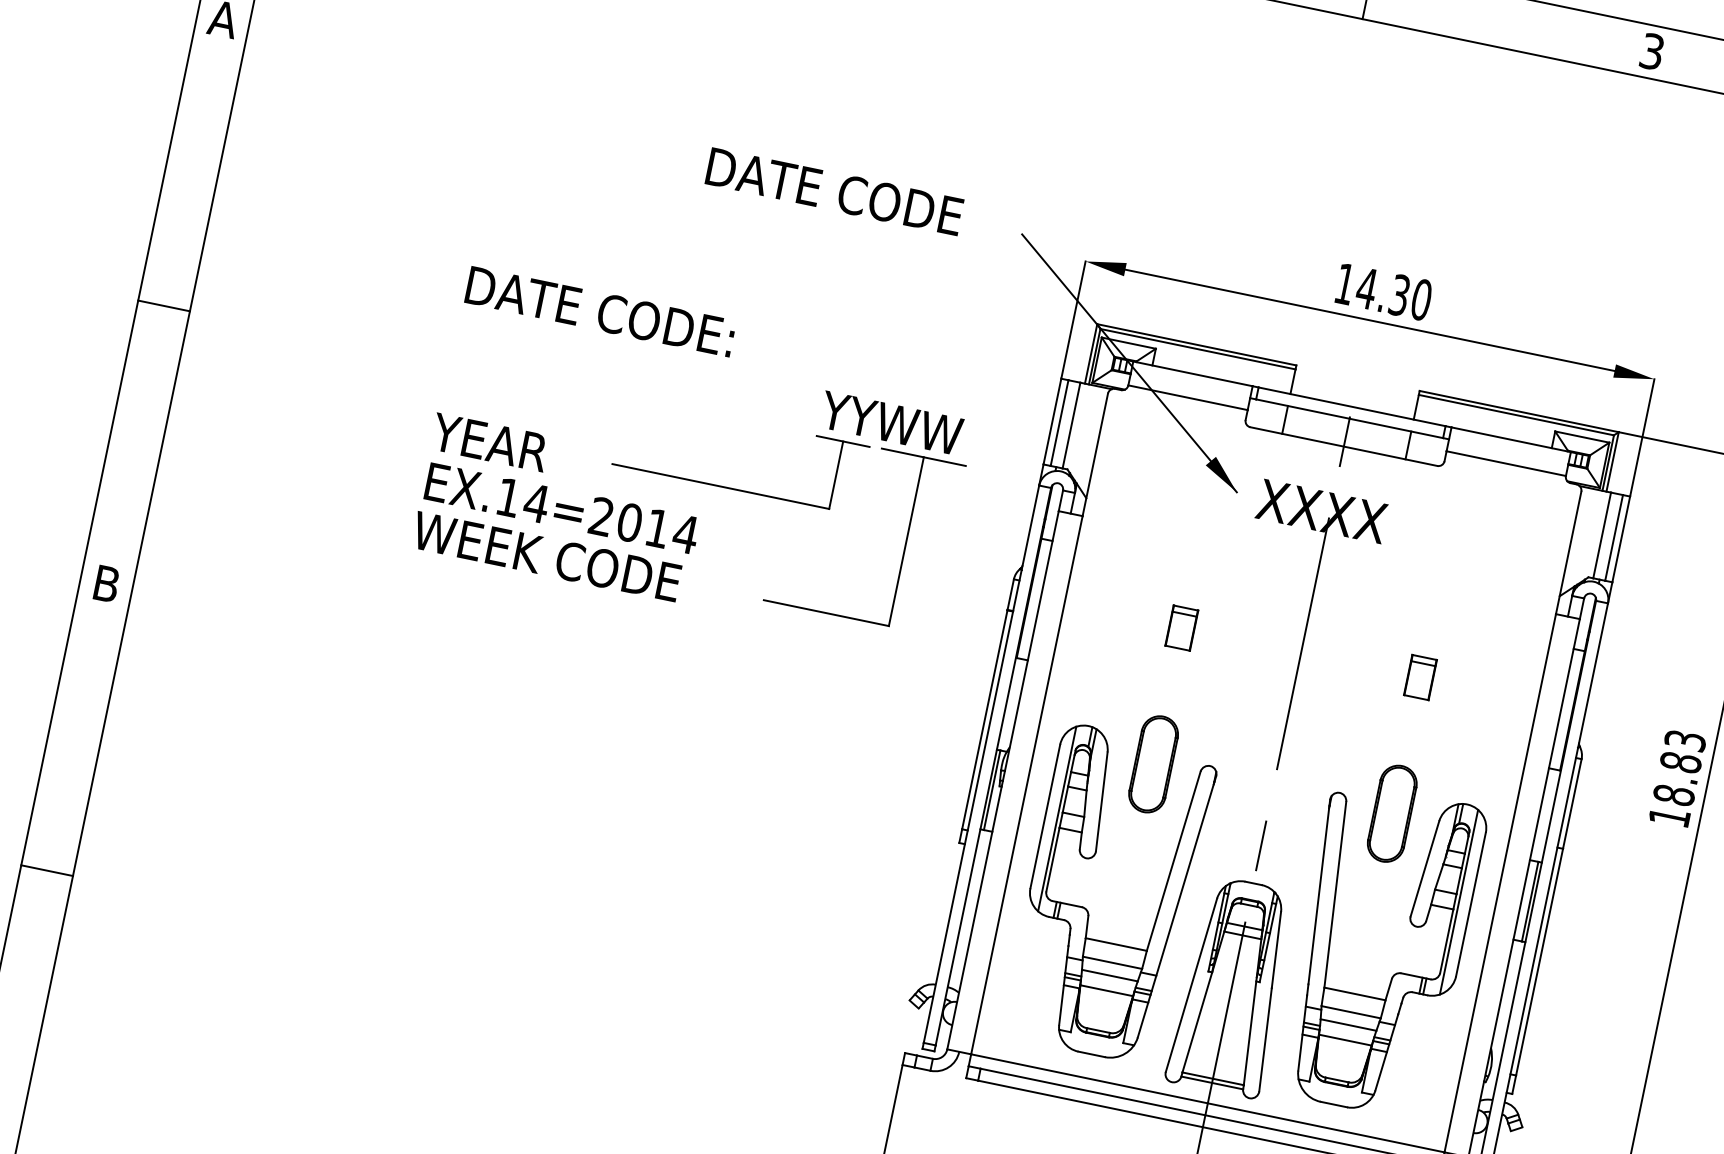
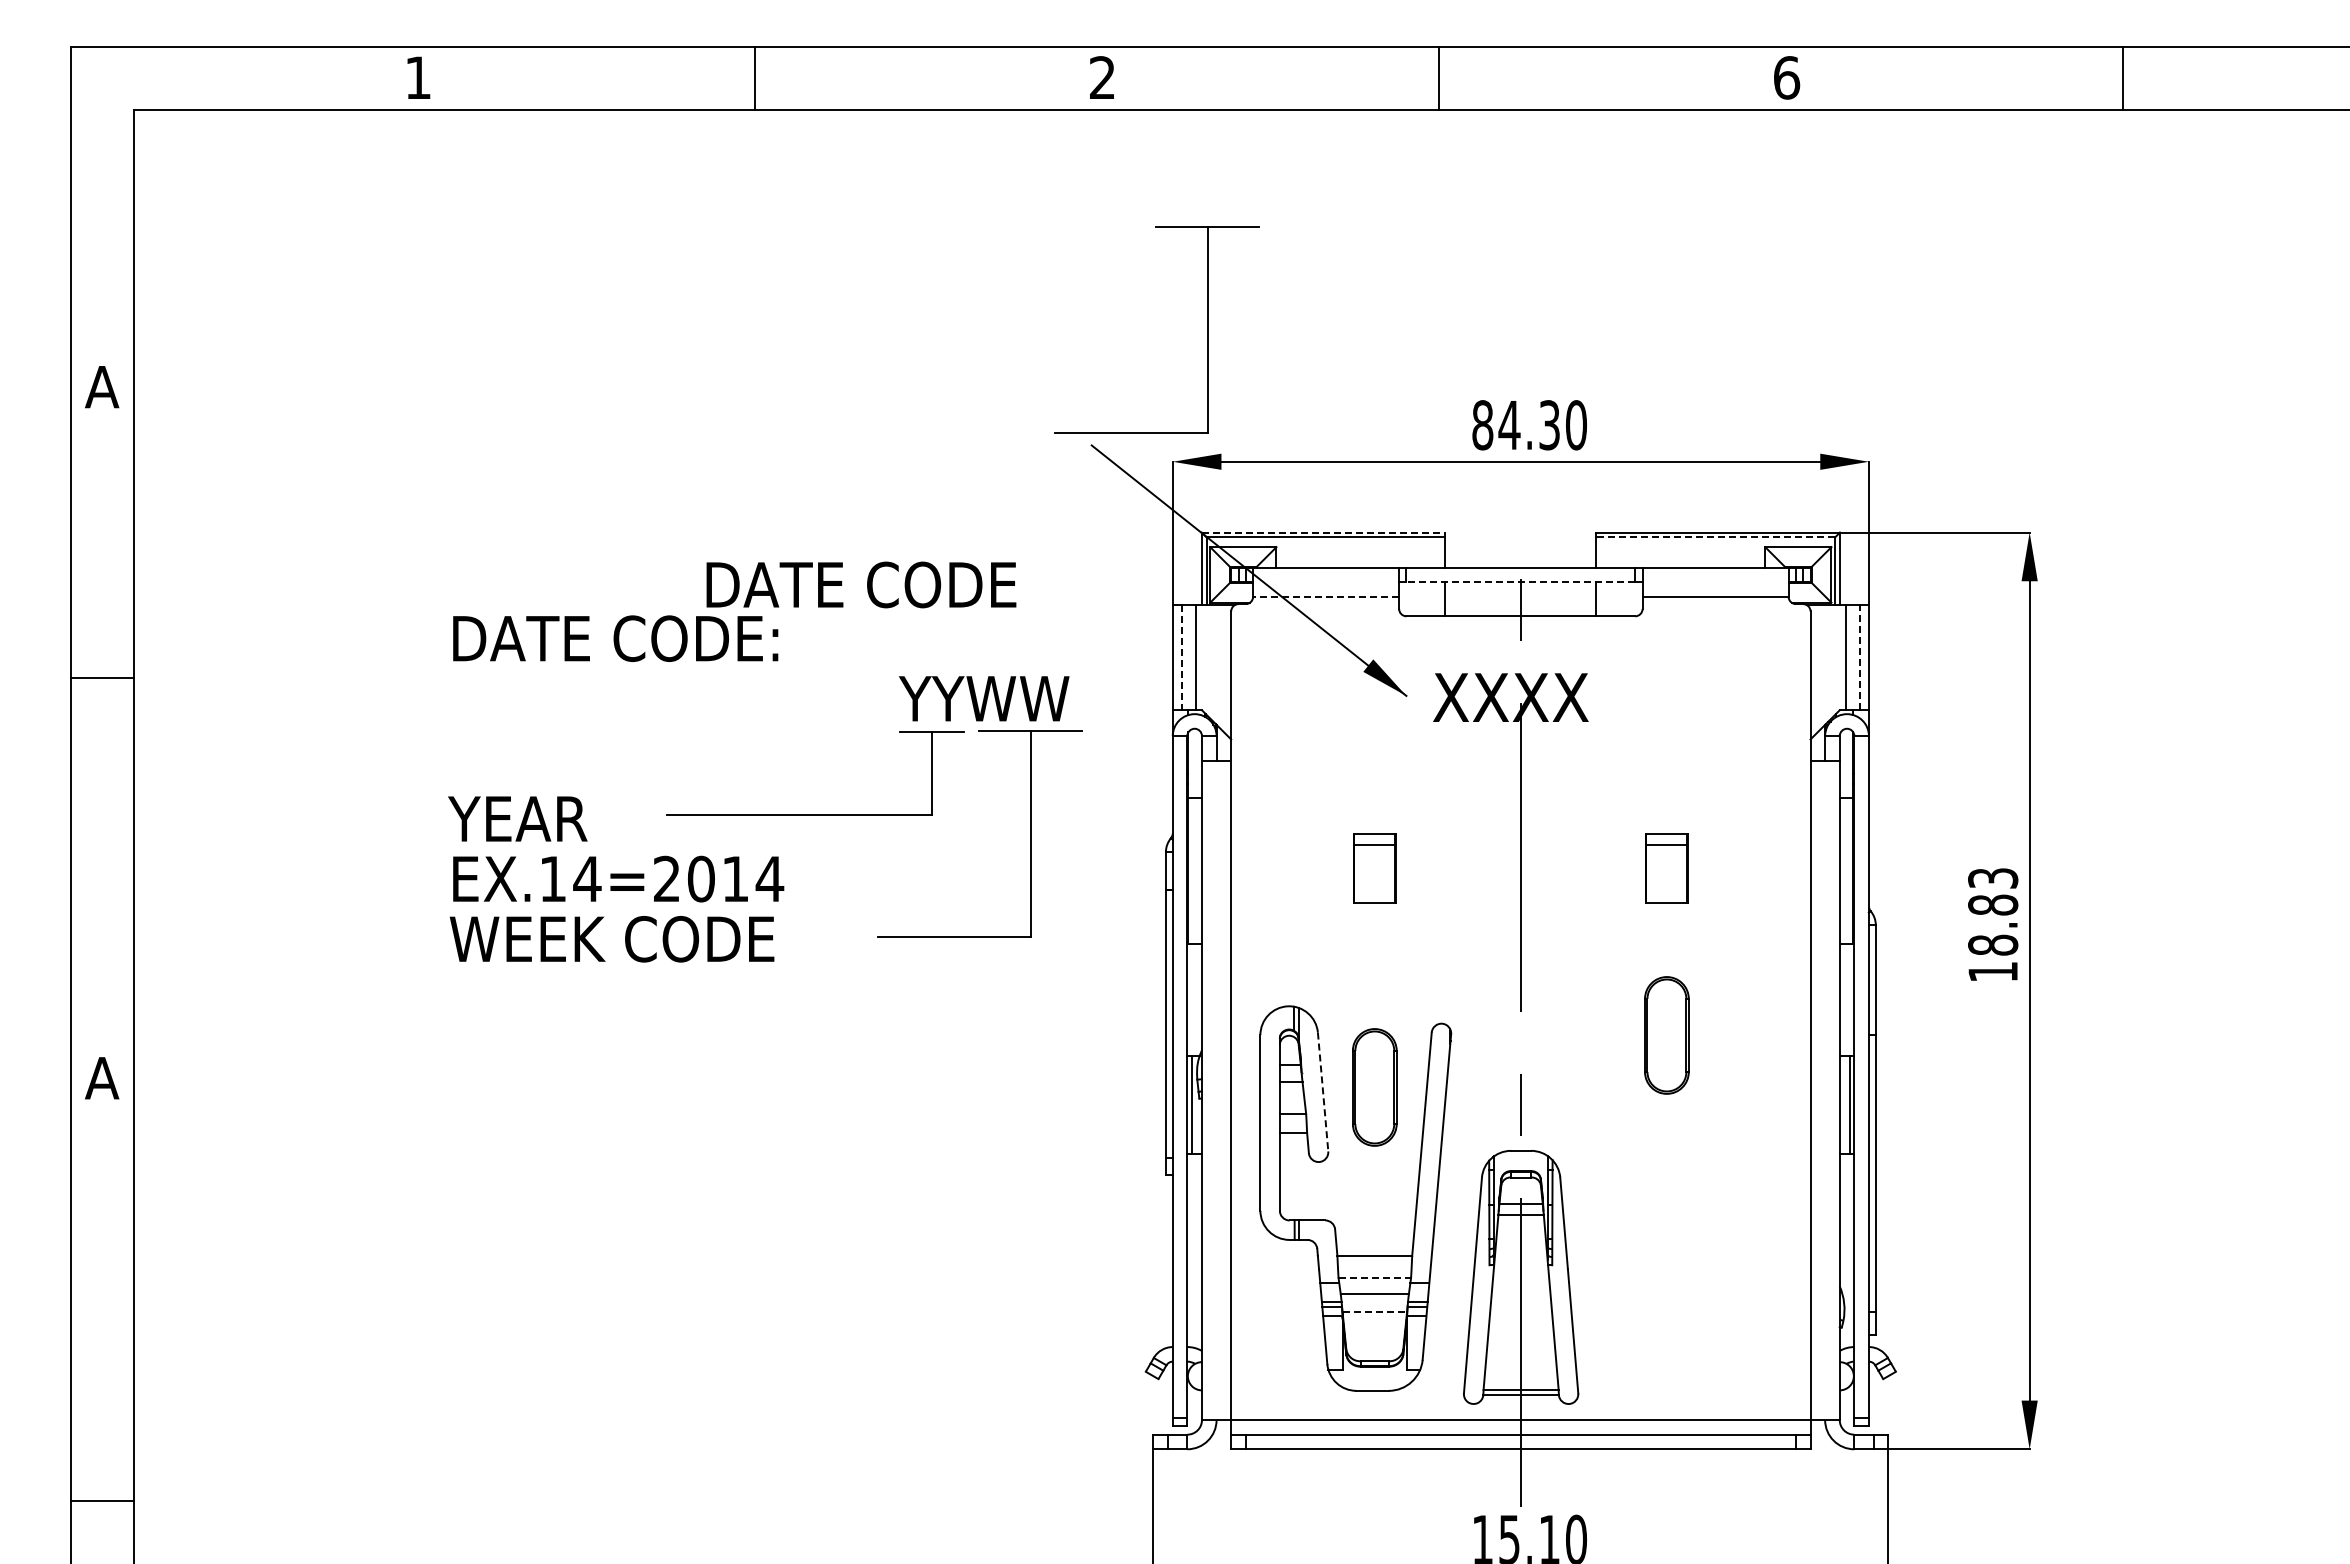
text: (1652, 51) -> (1787, 77), 3 -> 6
part: (1136, 159) -> (1207, 329), added
text: (834, 191) -> (861, 584), moved
text: (1344, 284) -> (1482, 425), 14.30 -> 84.30
line: (163, 305) -> (101, 677), moved
line: (1196, 344) -> (1323, 532), solid -> dashed
line: (1187, 397) -> (1325, 596), solid -> dashed
line: (1516, 415) -> (1715, 537), solid -> dashed
line: (1349, 418) -> (1520, 582), solid -> dashed
line: (1059, 423) -> (1181, 658), solid -> dashed
line: (1614, 537) -> (1860, 657), solid -> dashed
text: (106, 584) -> (102, 1078), B -> A
part: (1181, 627) -> (1374, 868), size x1.4
part: (1420, 677) -> (1666, 868), size x1.4
part: (1153, 764) -> (1374, 1087), moved
line: (1102, 802) -> (1323, 1092), solid -> dashed
line: (1057, 819) -> (1275, 1123), removed
line: (46, 870) -> (101, 1501), moved
line: (1113, 963) -> (1375, 1278), solid -> dashed
part: (1393, 974) -> (1707, 1223), removed
line: (1107, 990) -> (1375, 1312), solid -> dashed

